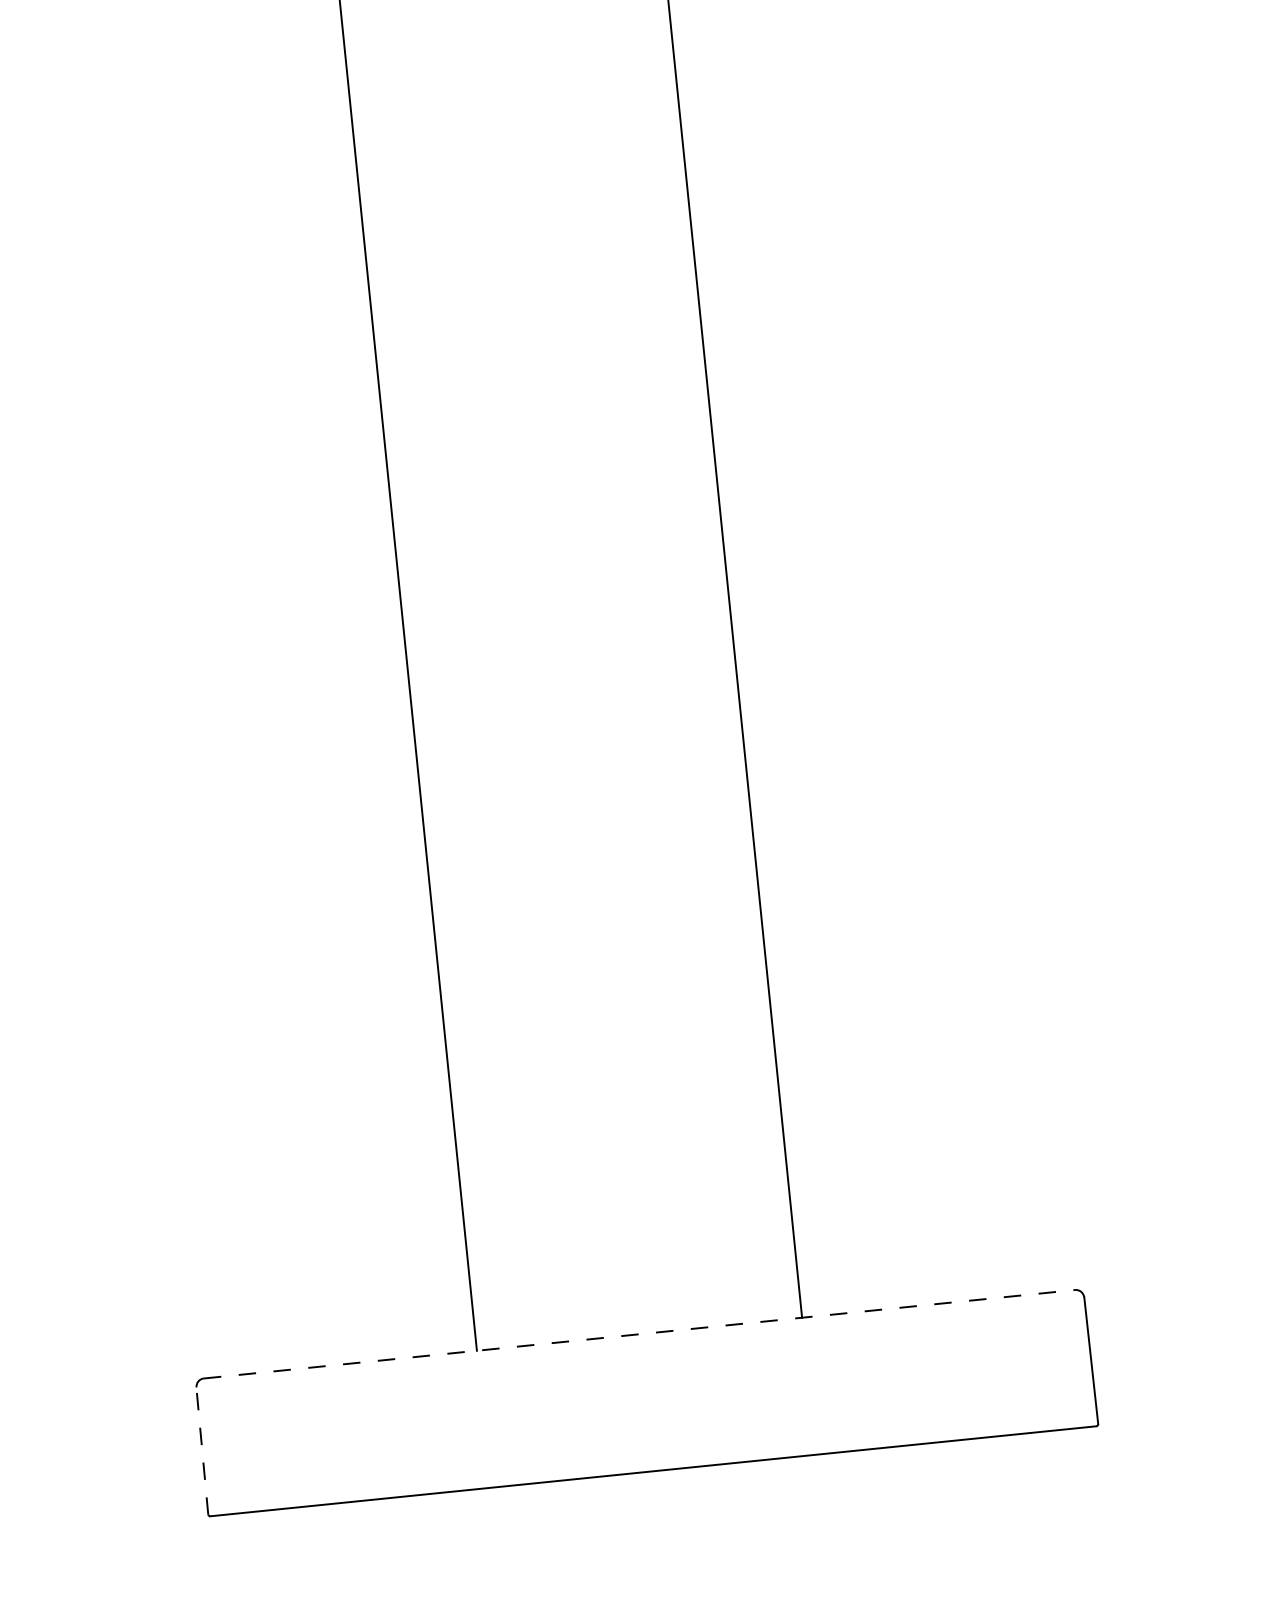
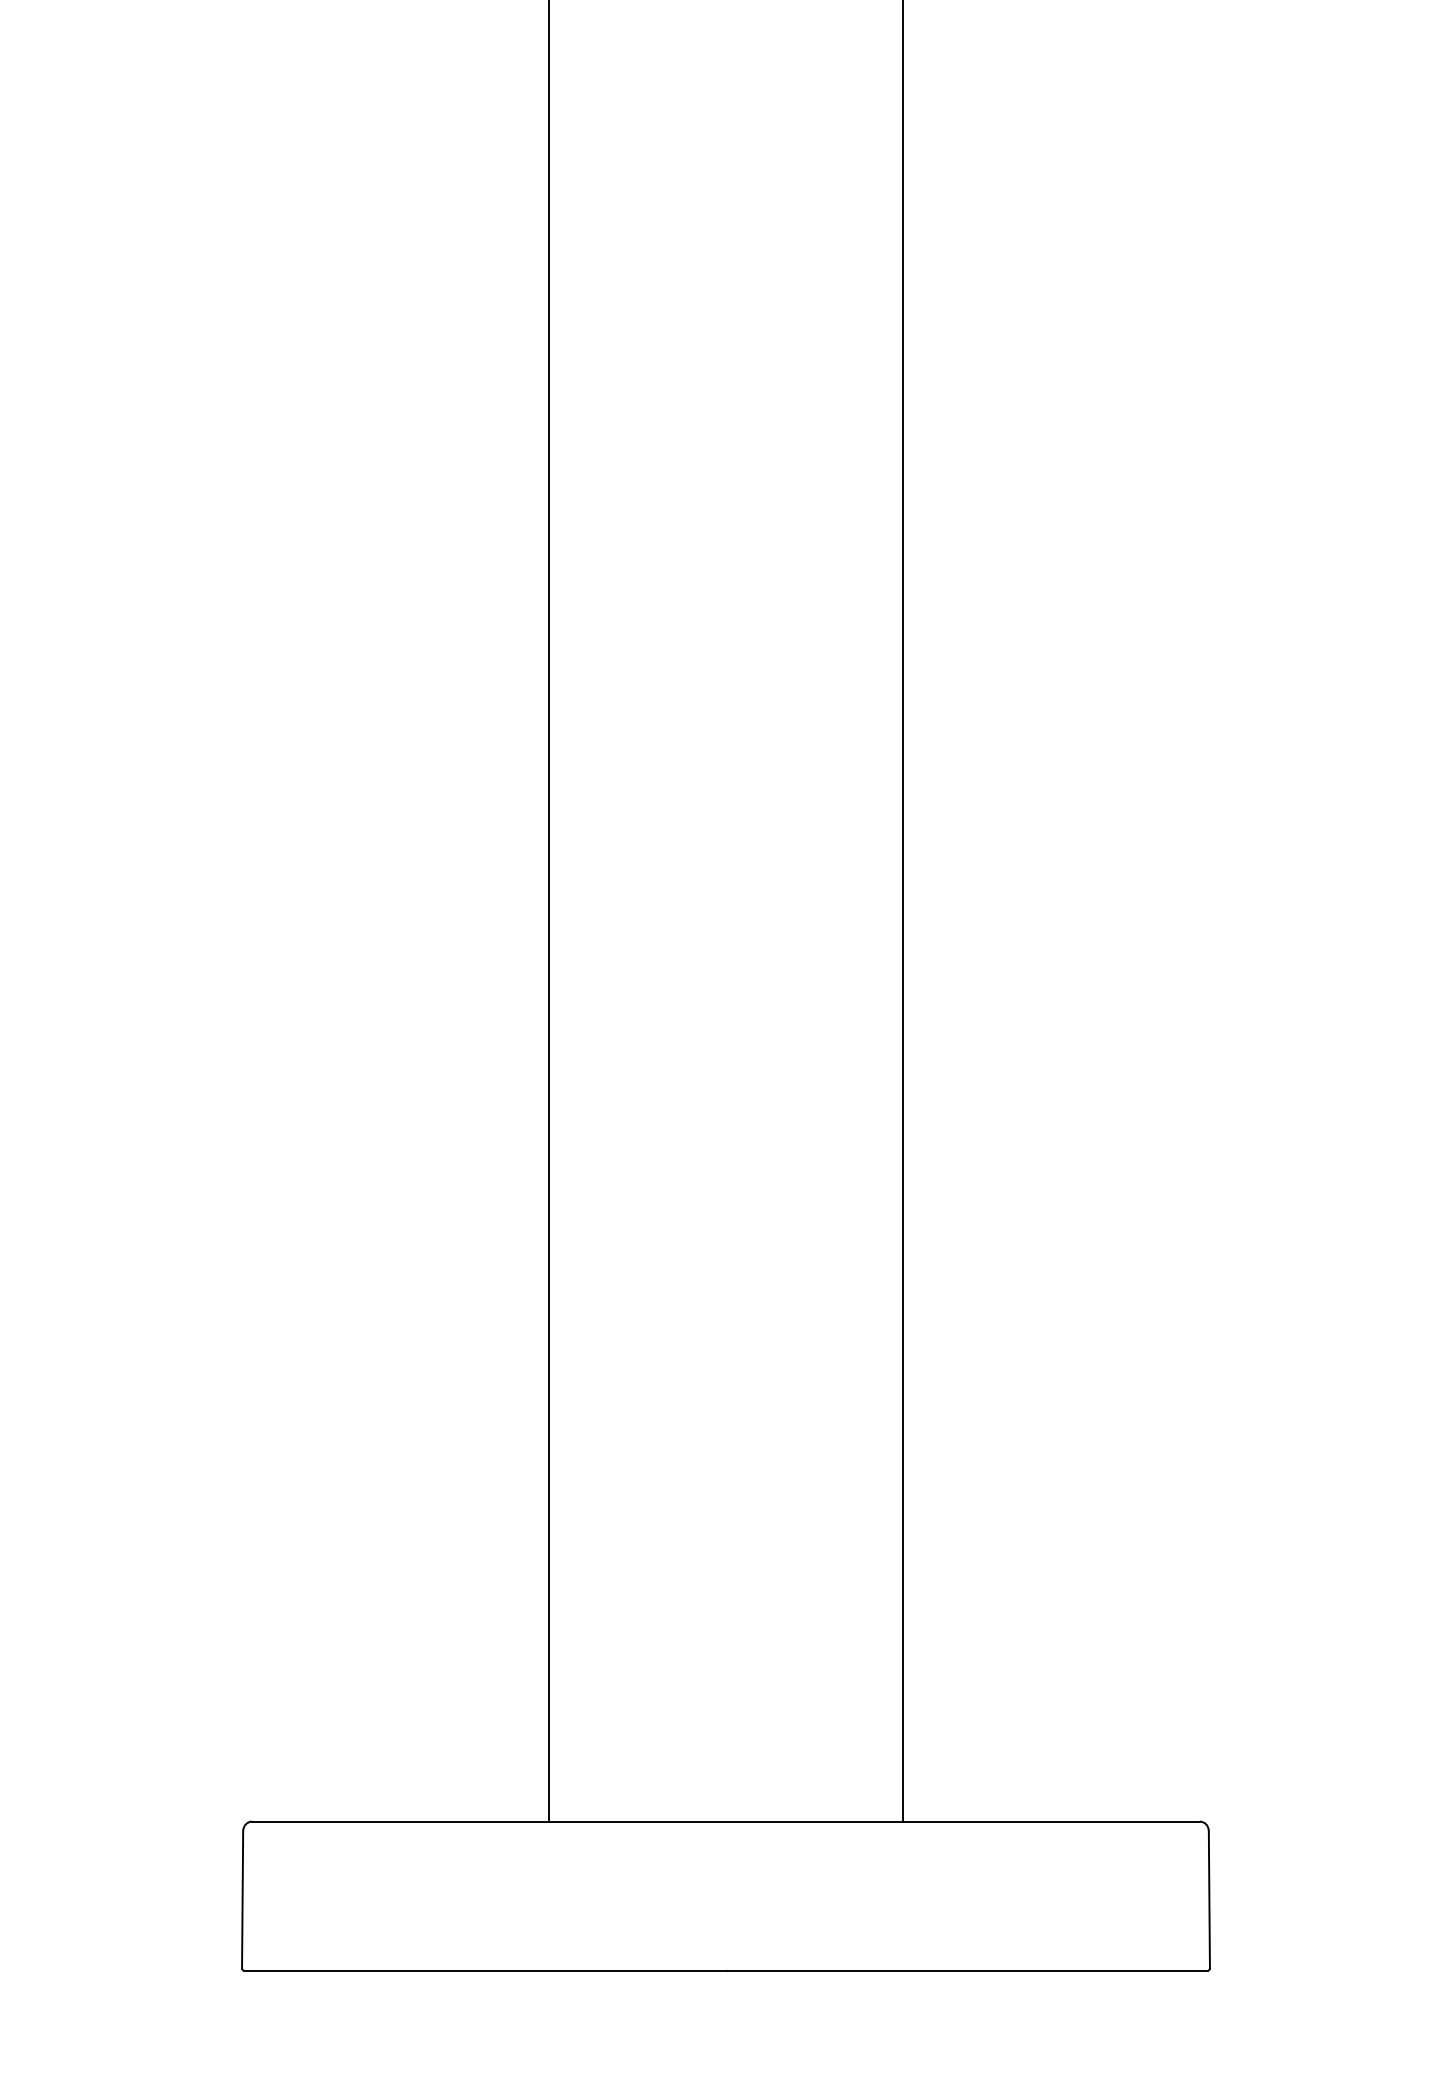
line: (639, 1334) -> (726, 1821), dashed -> solid
line: (202, 1450) -> (242, 1899), dashed -> solid

